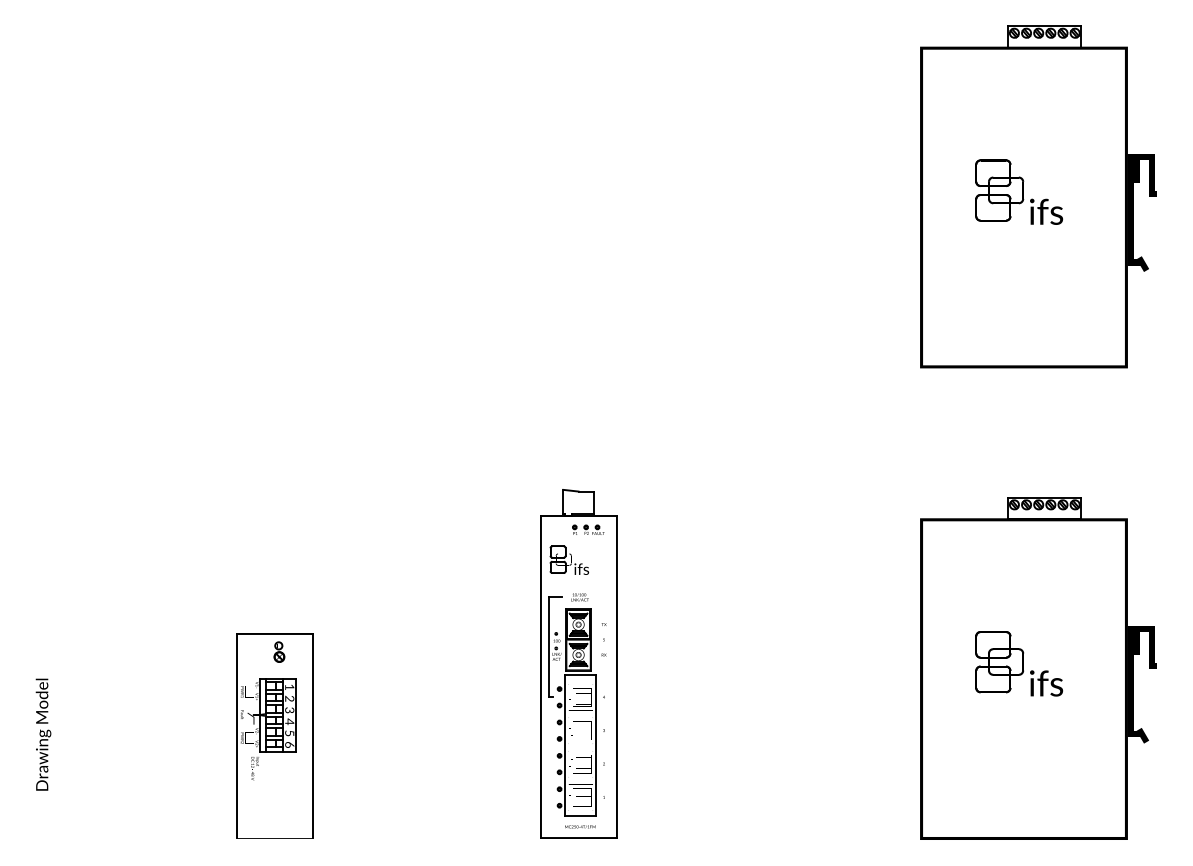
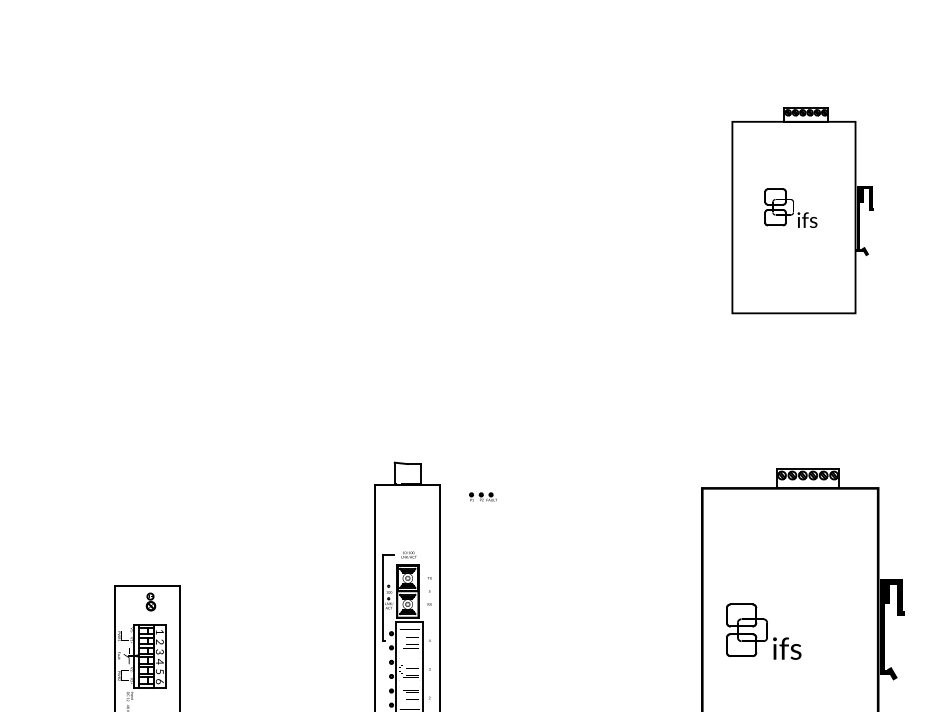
part: (1038, 196) -> (802, 210), size x0.7
part: (588, 529) -> (483, 496), moved
part: (569, 559) -> (400, 522), removed
part: (1019, 663) -> (764, 631), moved

